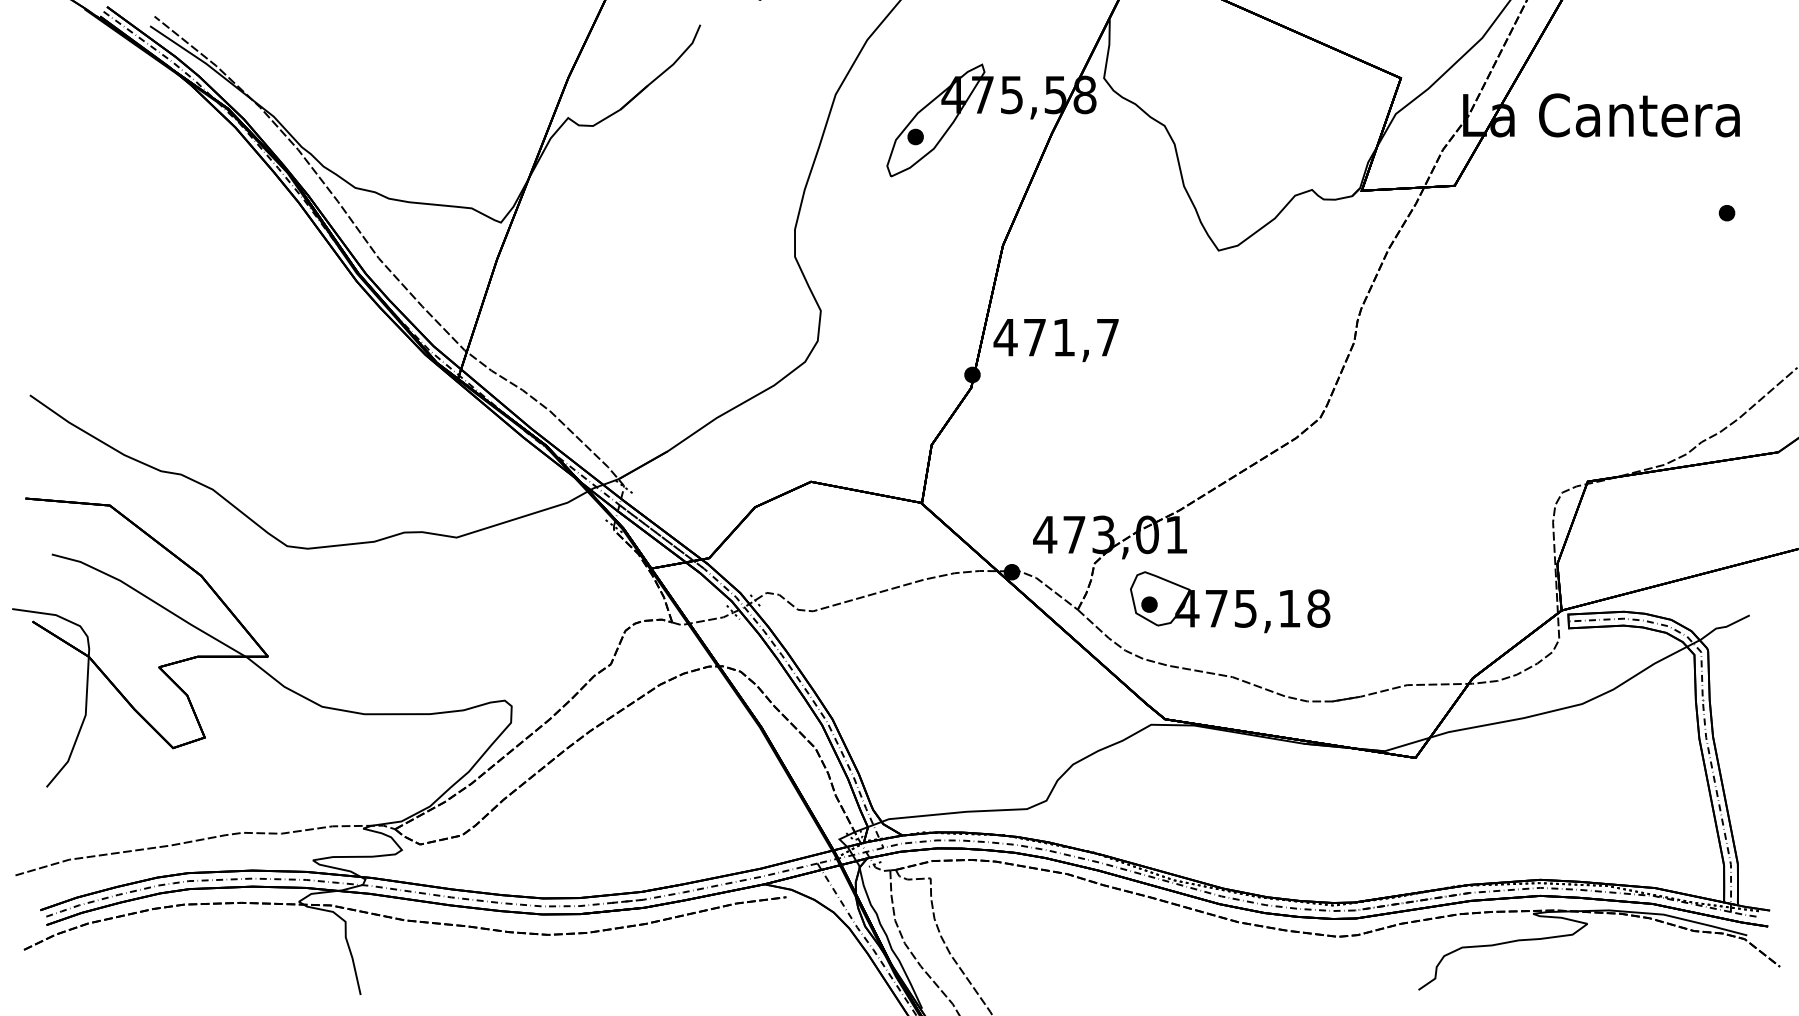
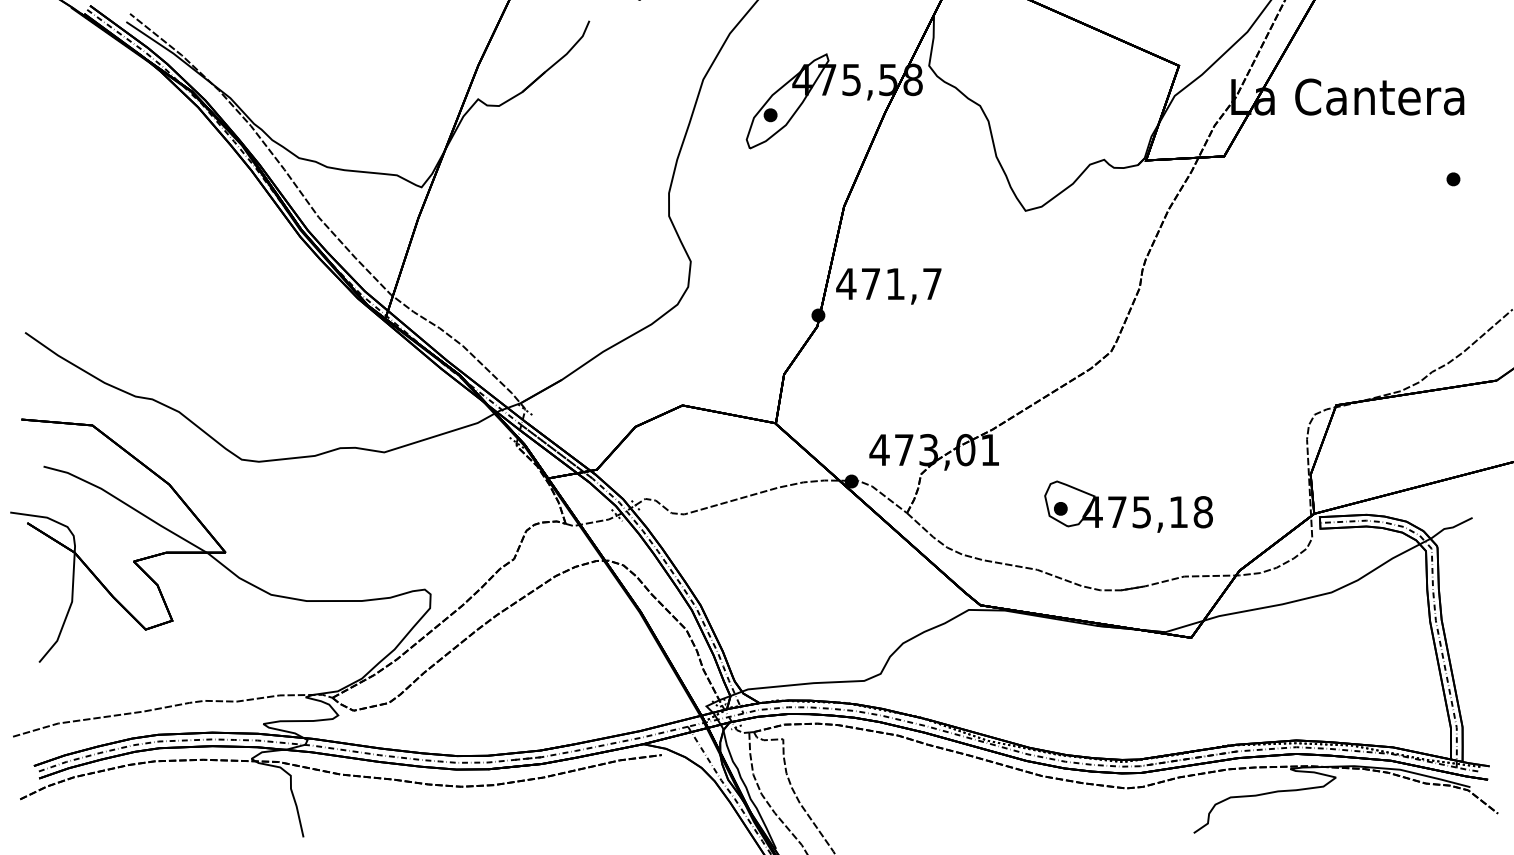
part: (1230, 602) -> (1128, 507), moved

